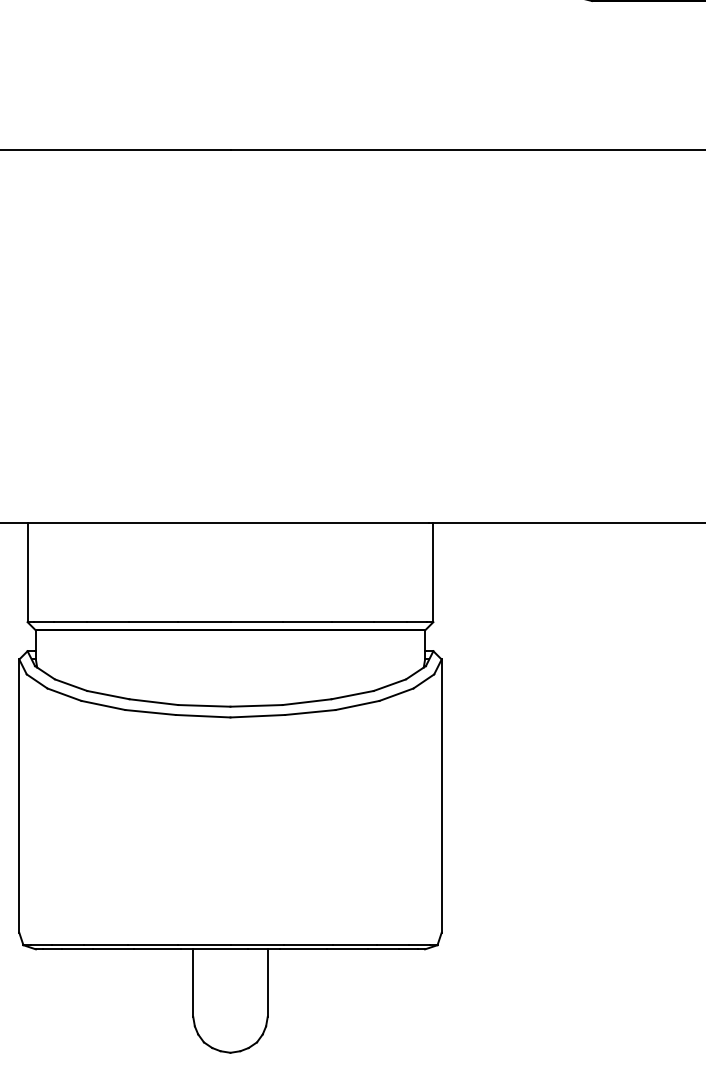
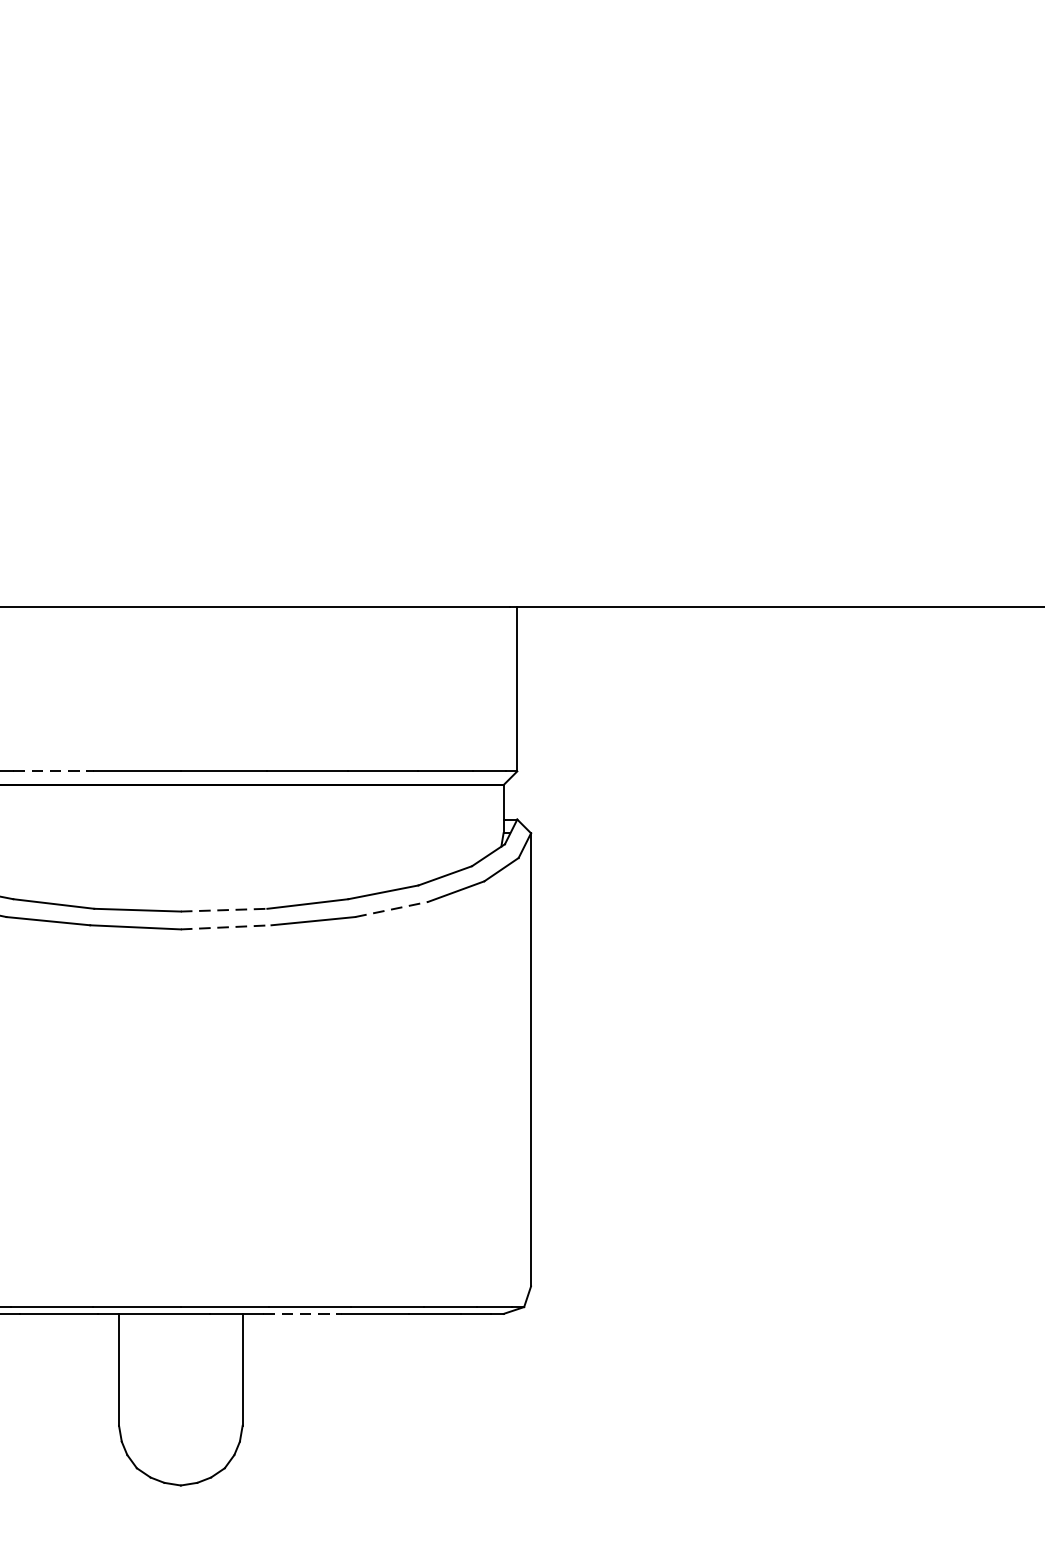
line: (154, 622) -> (54, 771), solid -> dashed
line: (257, 705) -> (225, 909), solid -> dashed
line: (358, 705) -> (393, 909), solid -> dashed
line: (258, 716) -> (227, 927), solid -> dashed
line: (303, 949) -> (301, 1314), solid -> dashed

